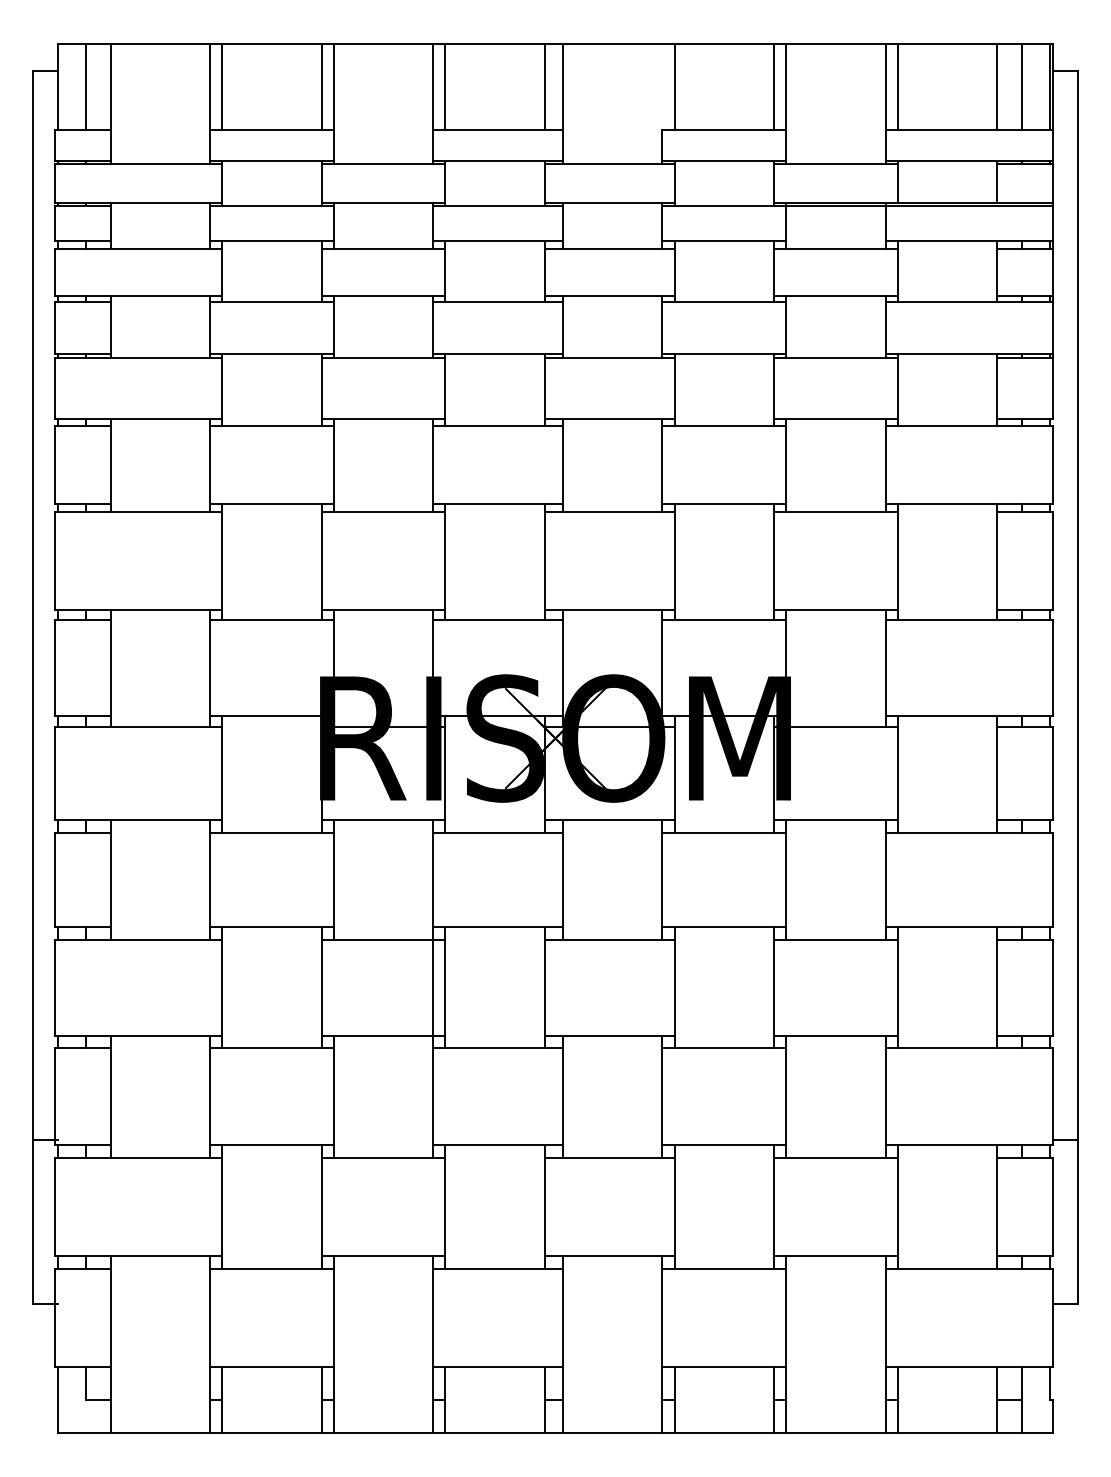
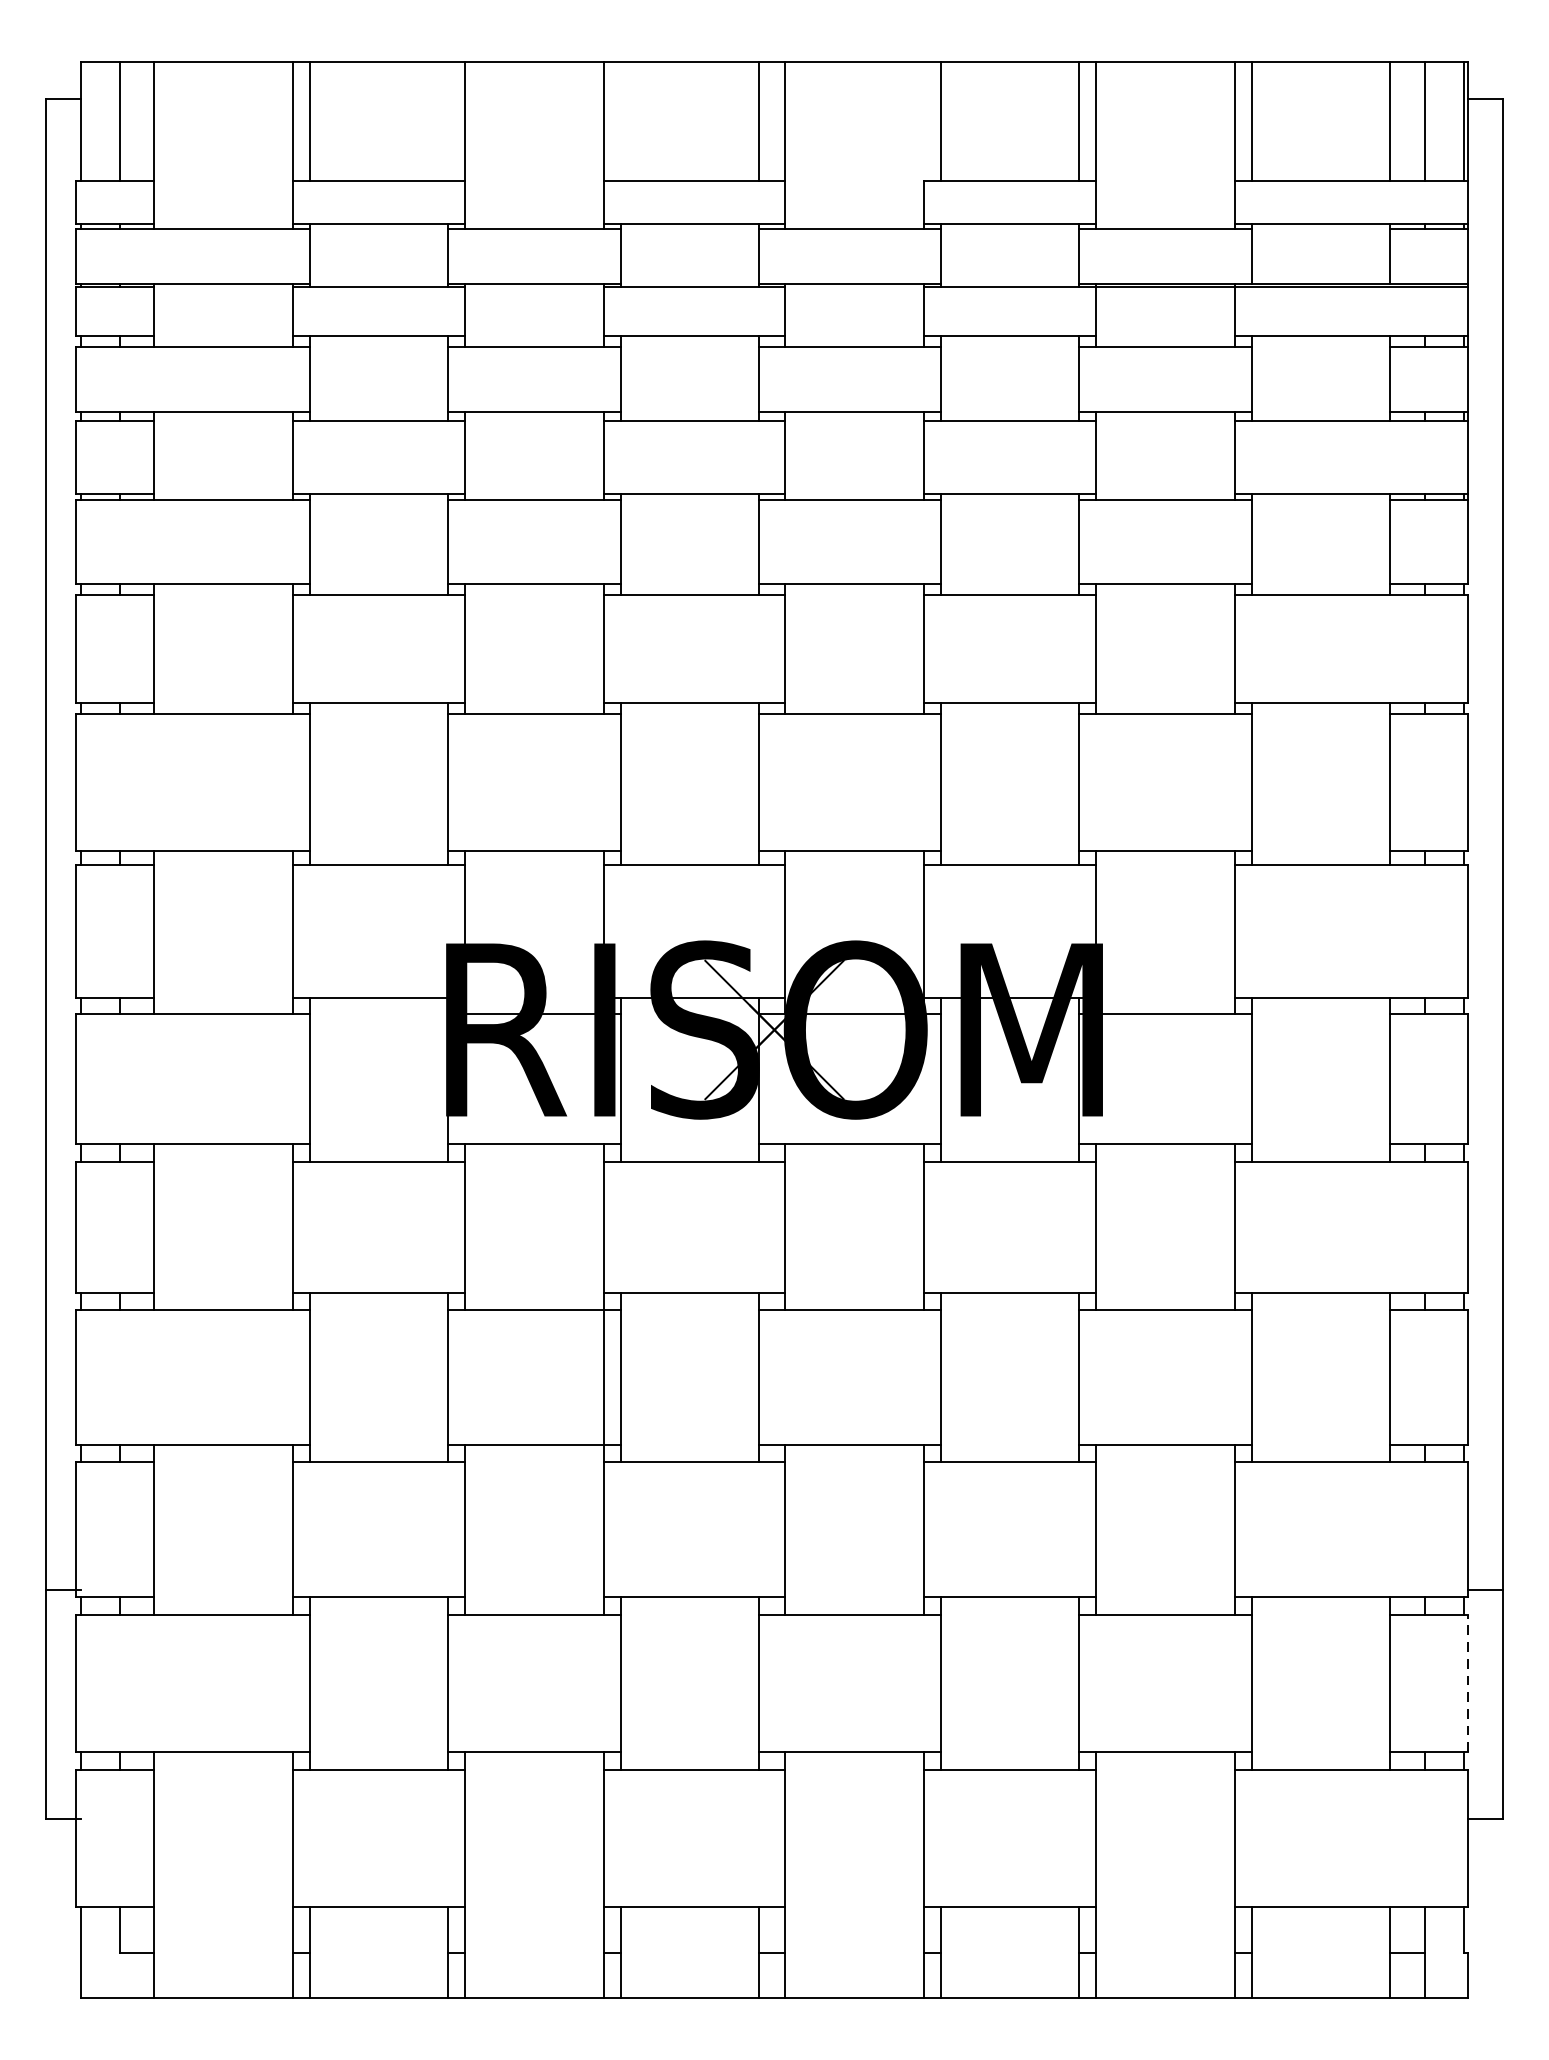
line: (321, 86) -> (448, 120), removed
line: (445, 86) -> (621, 120), removed
line: (1052, 1206) -> (1467, 1682), solid -> dashed

